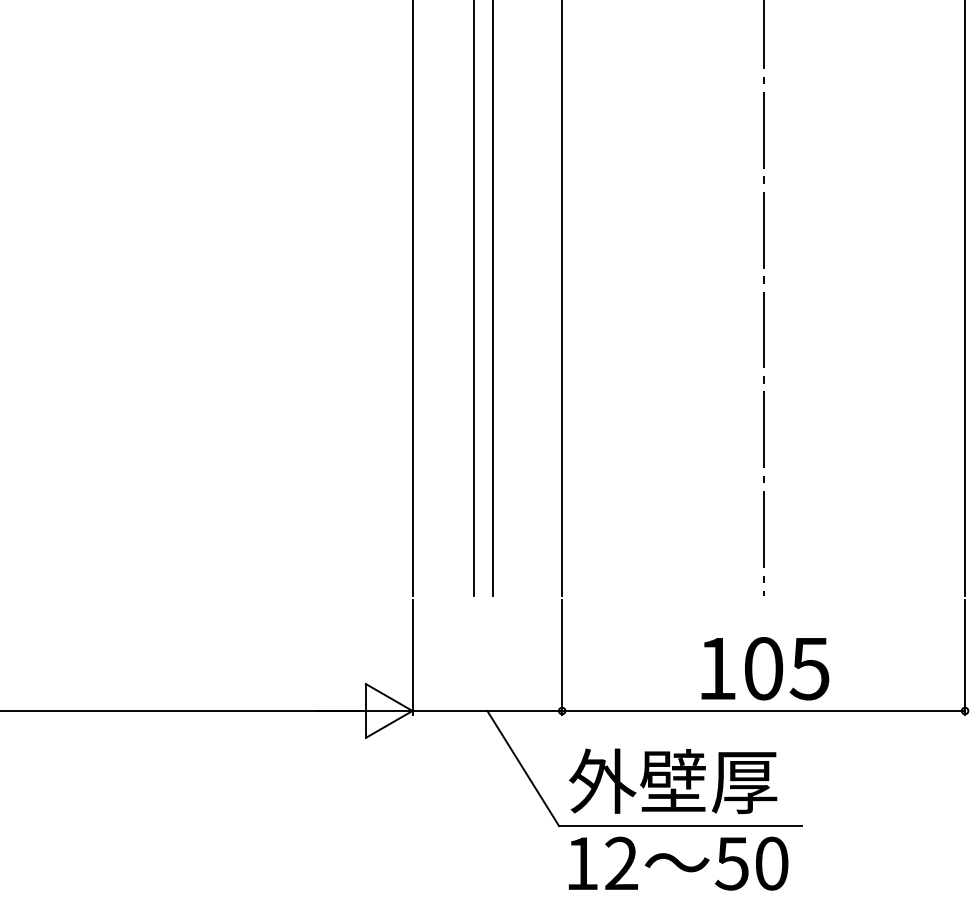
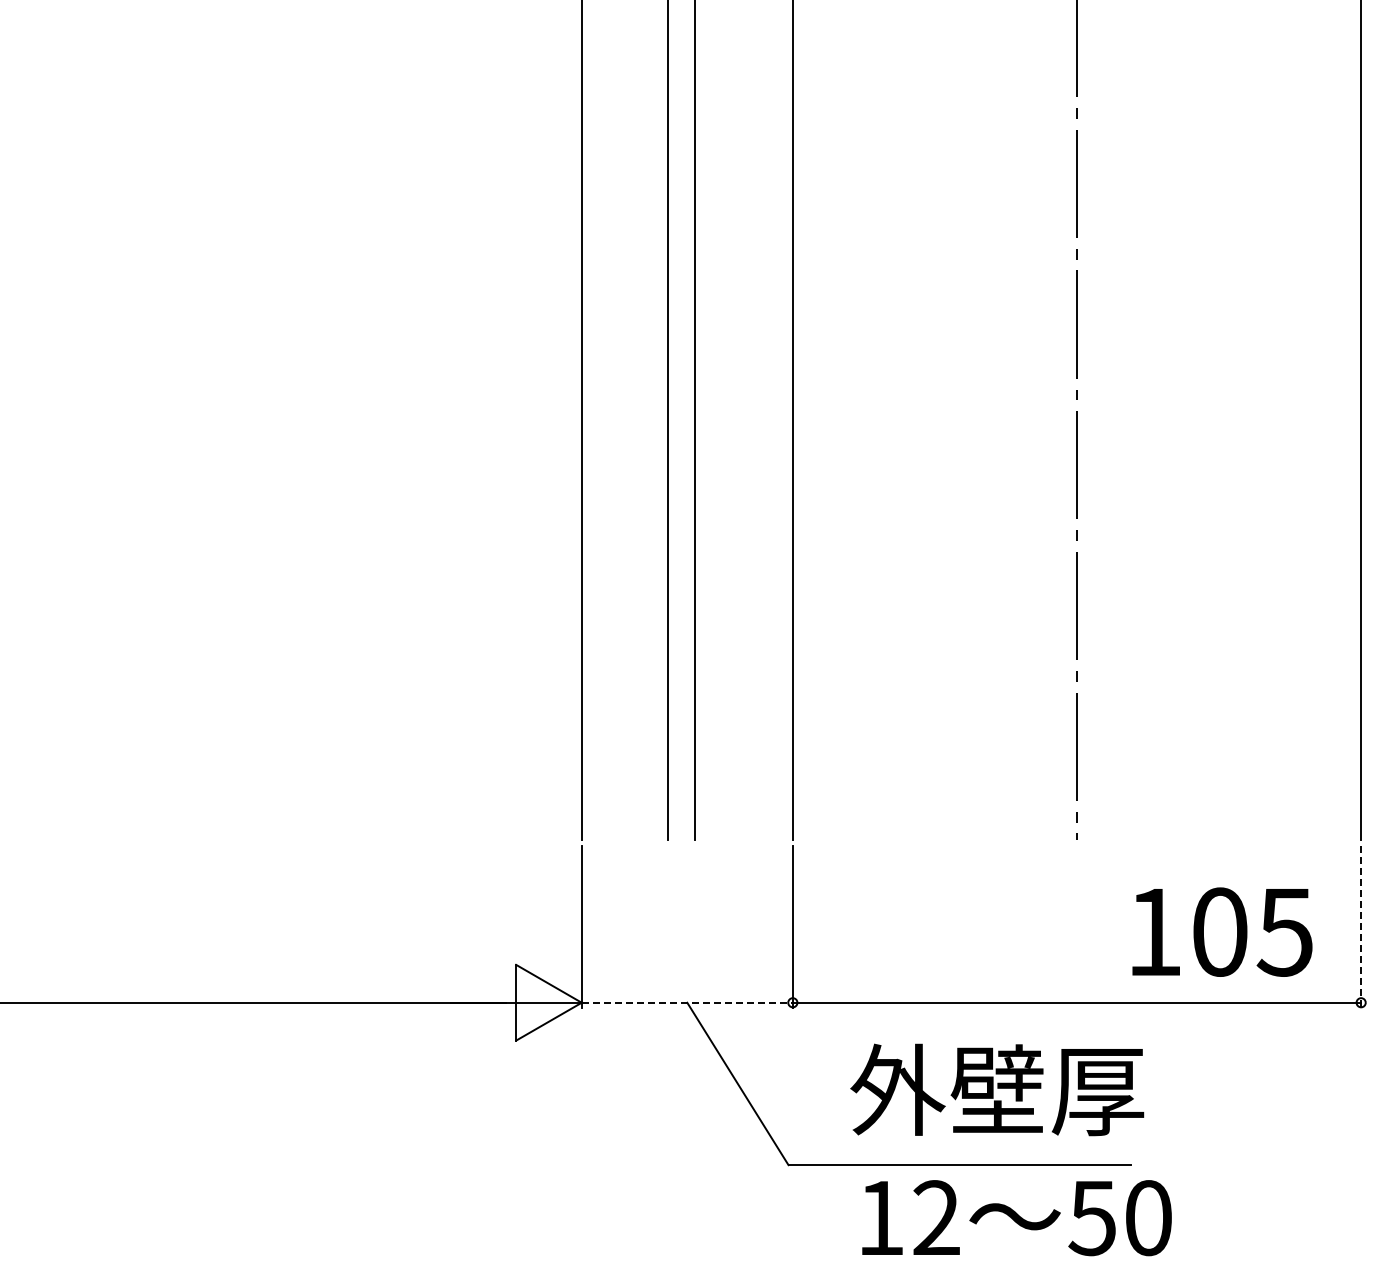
line: (965, 657) -> (1361, 927), solid -> dashed
text: (765, 668) -> (1222, 931), moved
line: (487, 710) -> (687, 1002), solid -> dashed
text: (673, 780) -> (997, 1089), moved
text: (678, 863) -> (1016, 1218), moved

